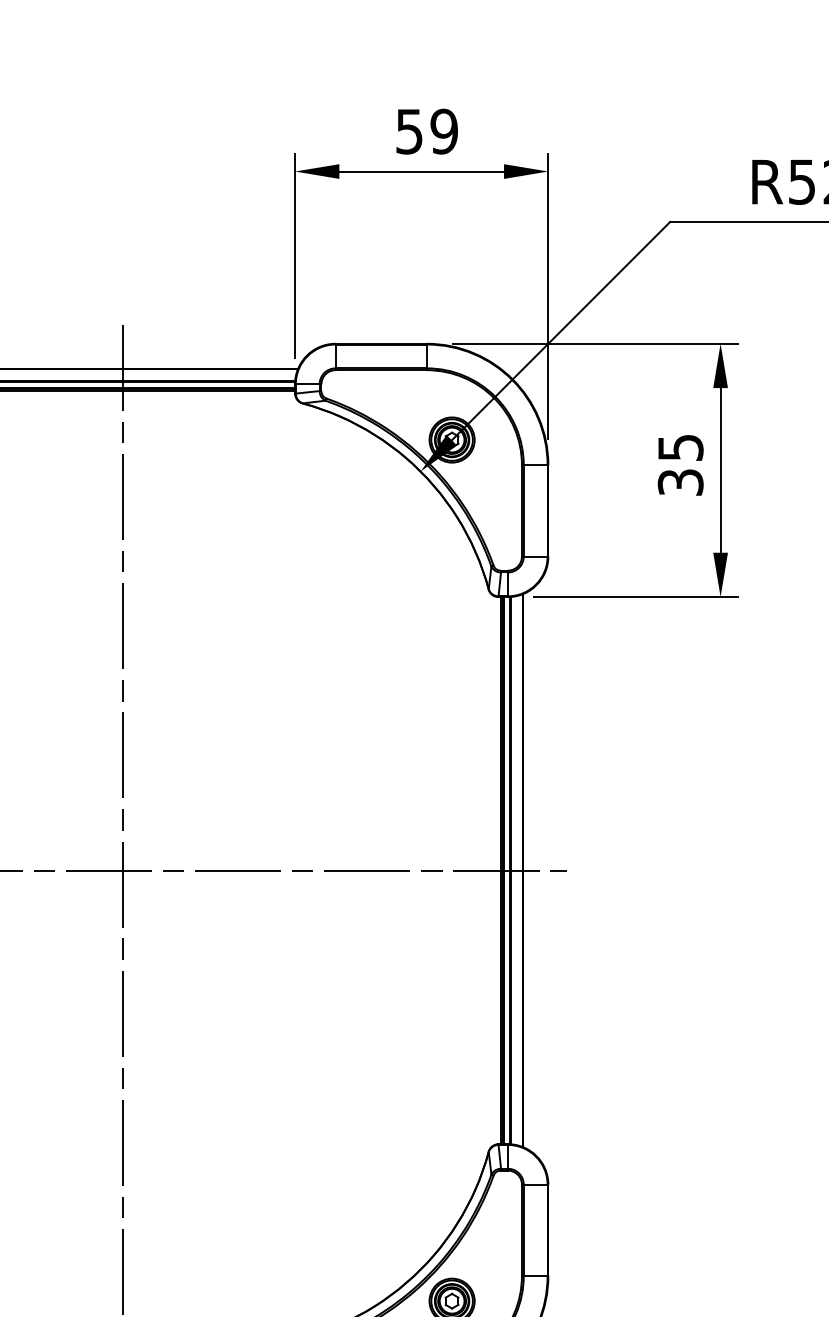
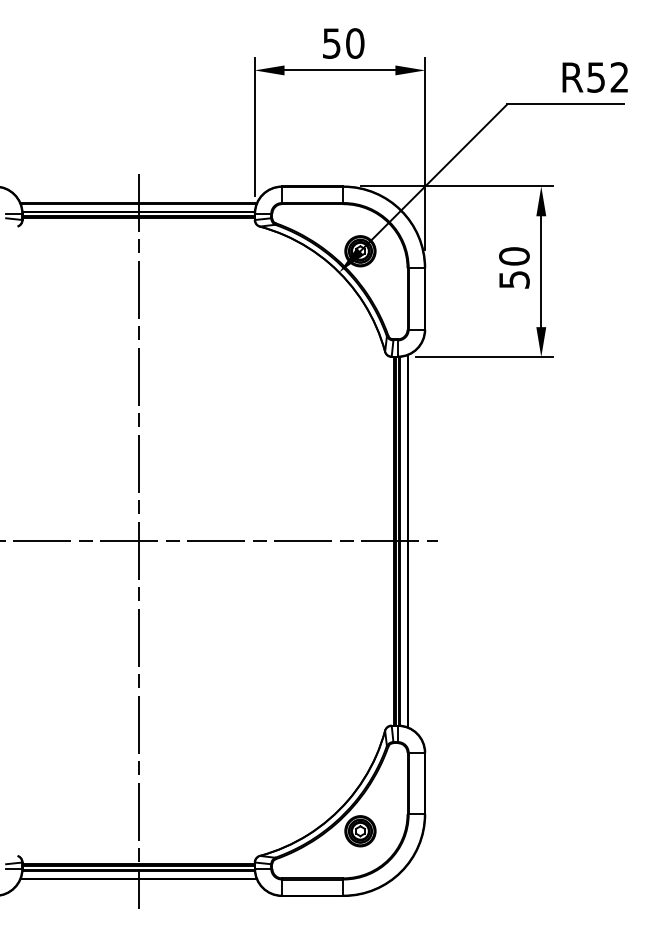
text: (444, 131) -> (355, 43), 59 -> 50
text: (680, 464) -> (514, 267), 35 -> 50

